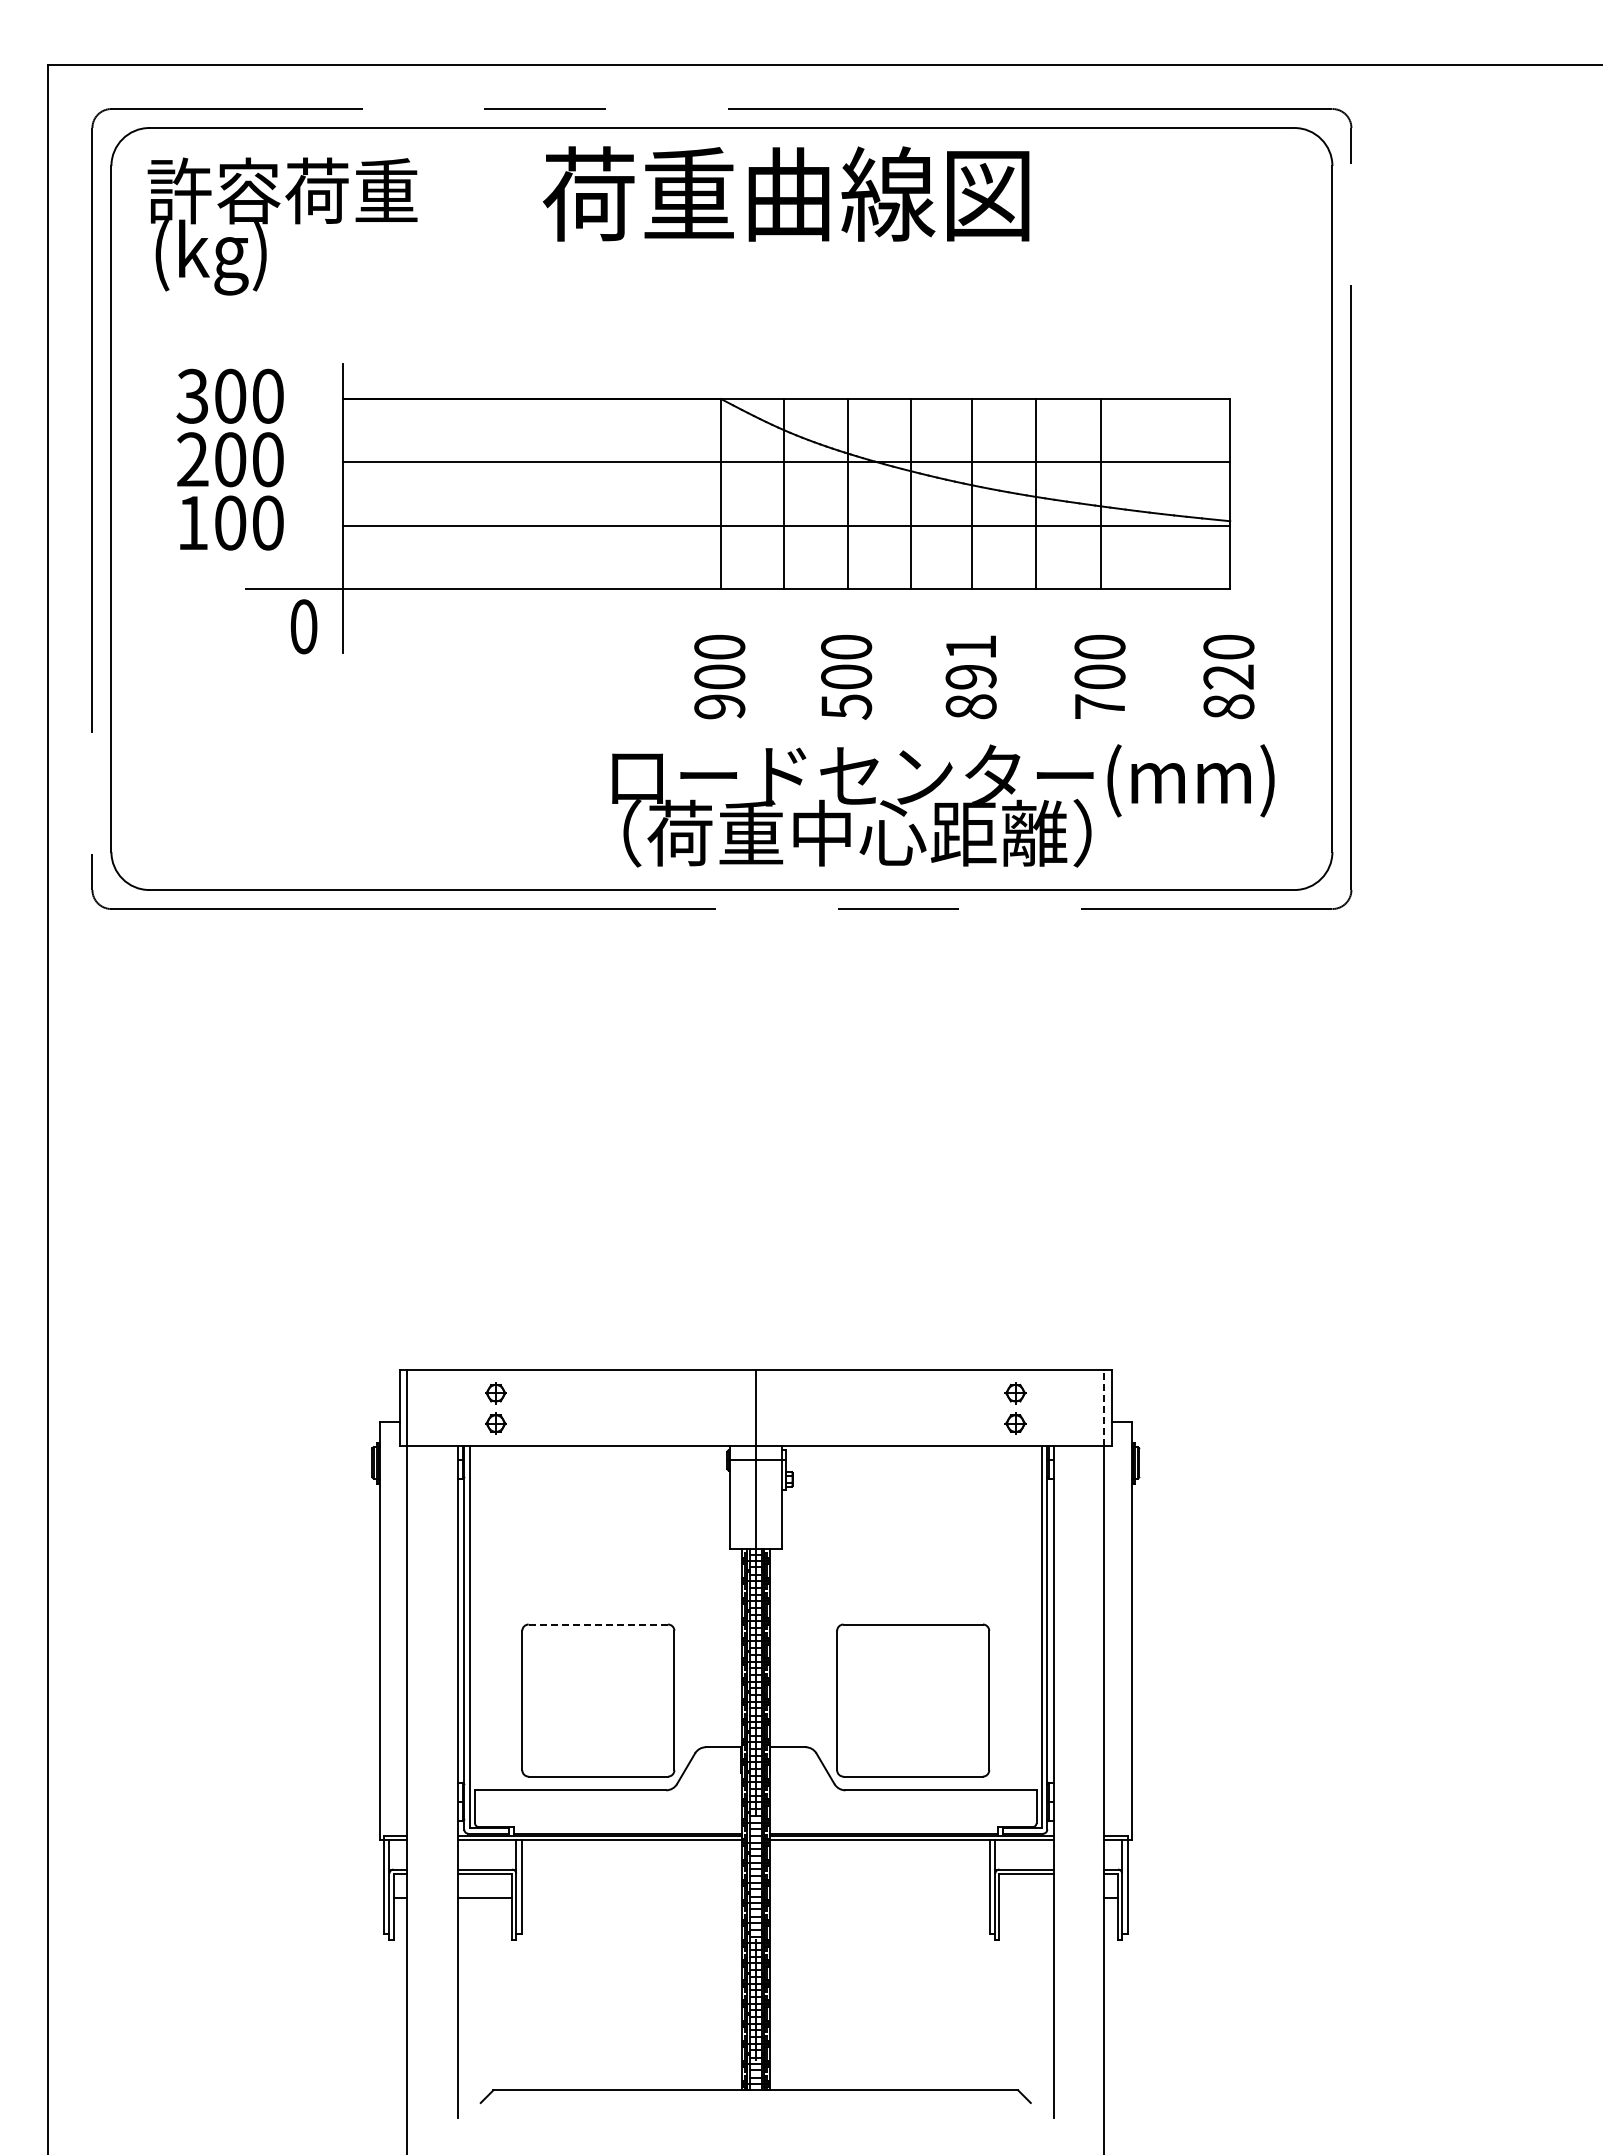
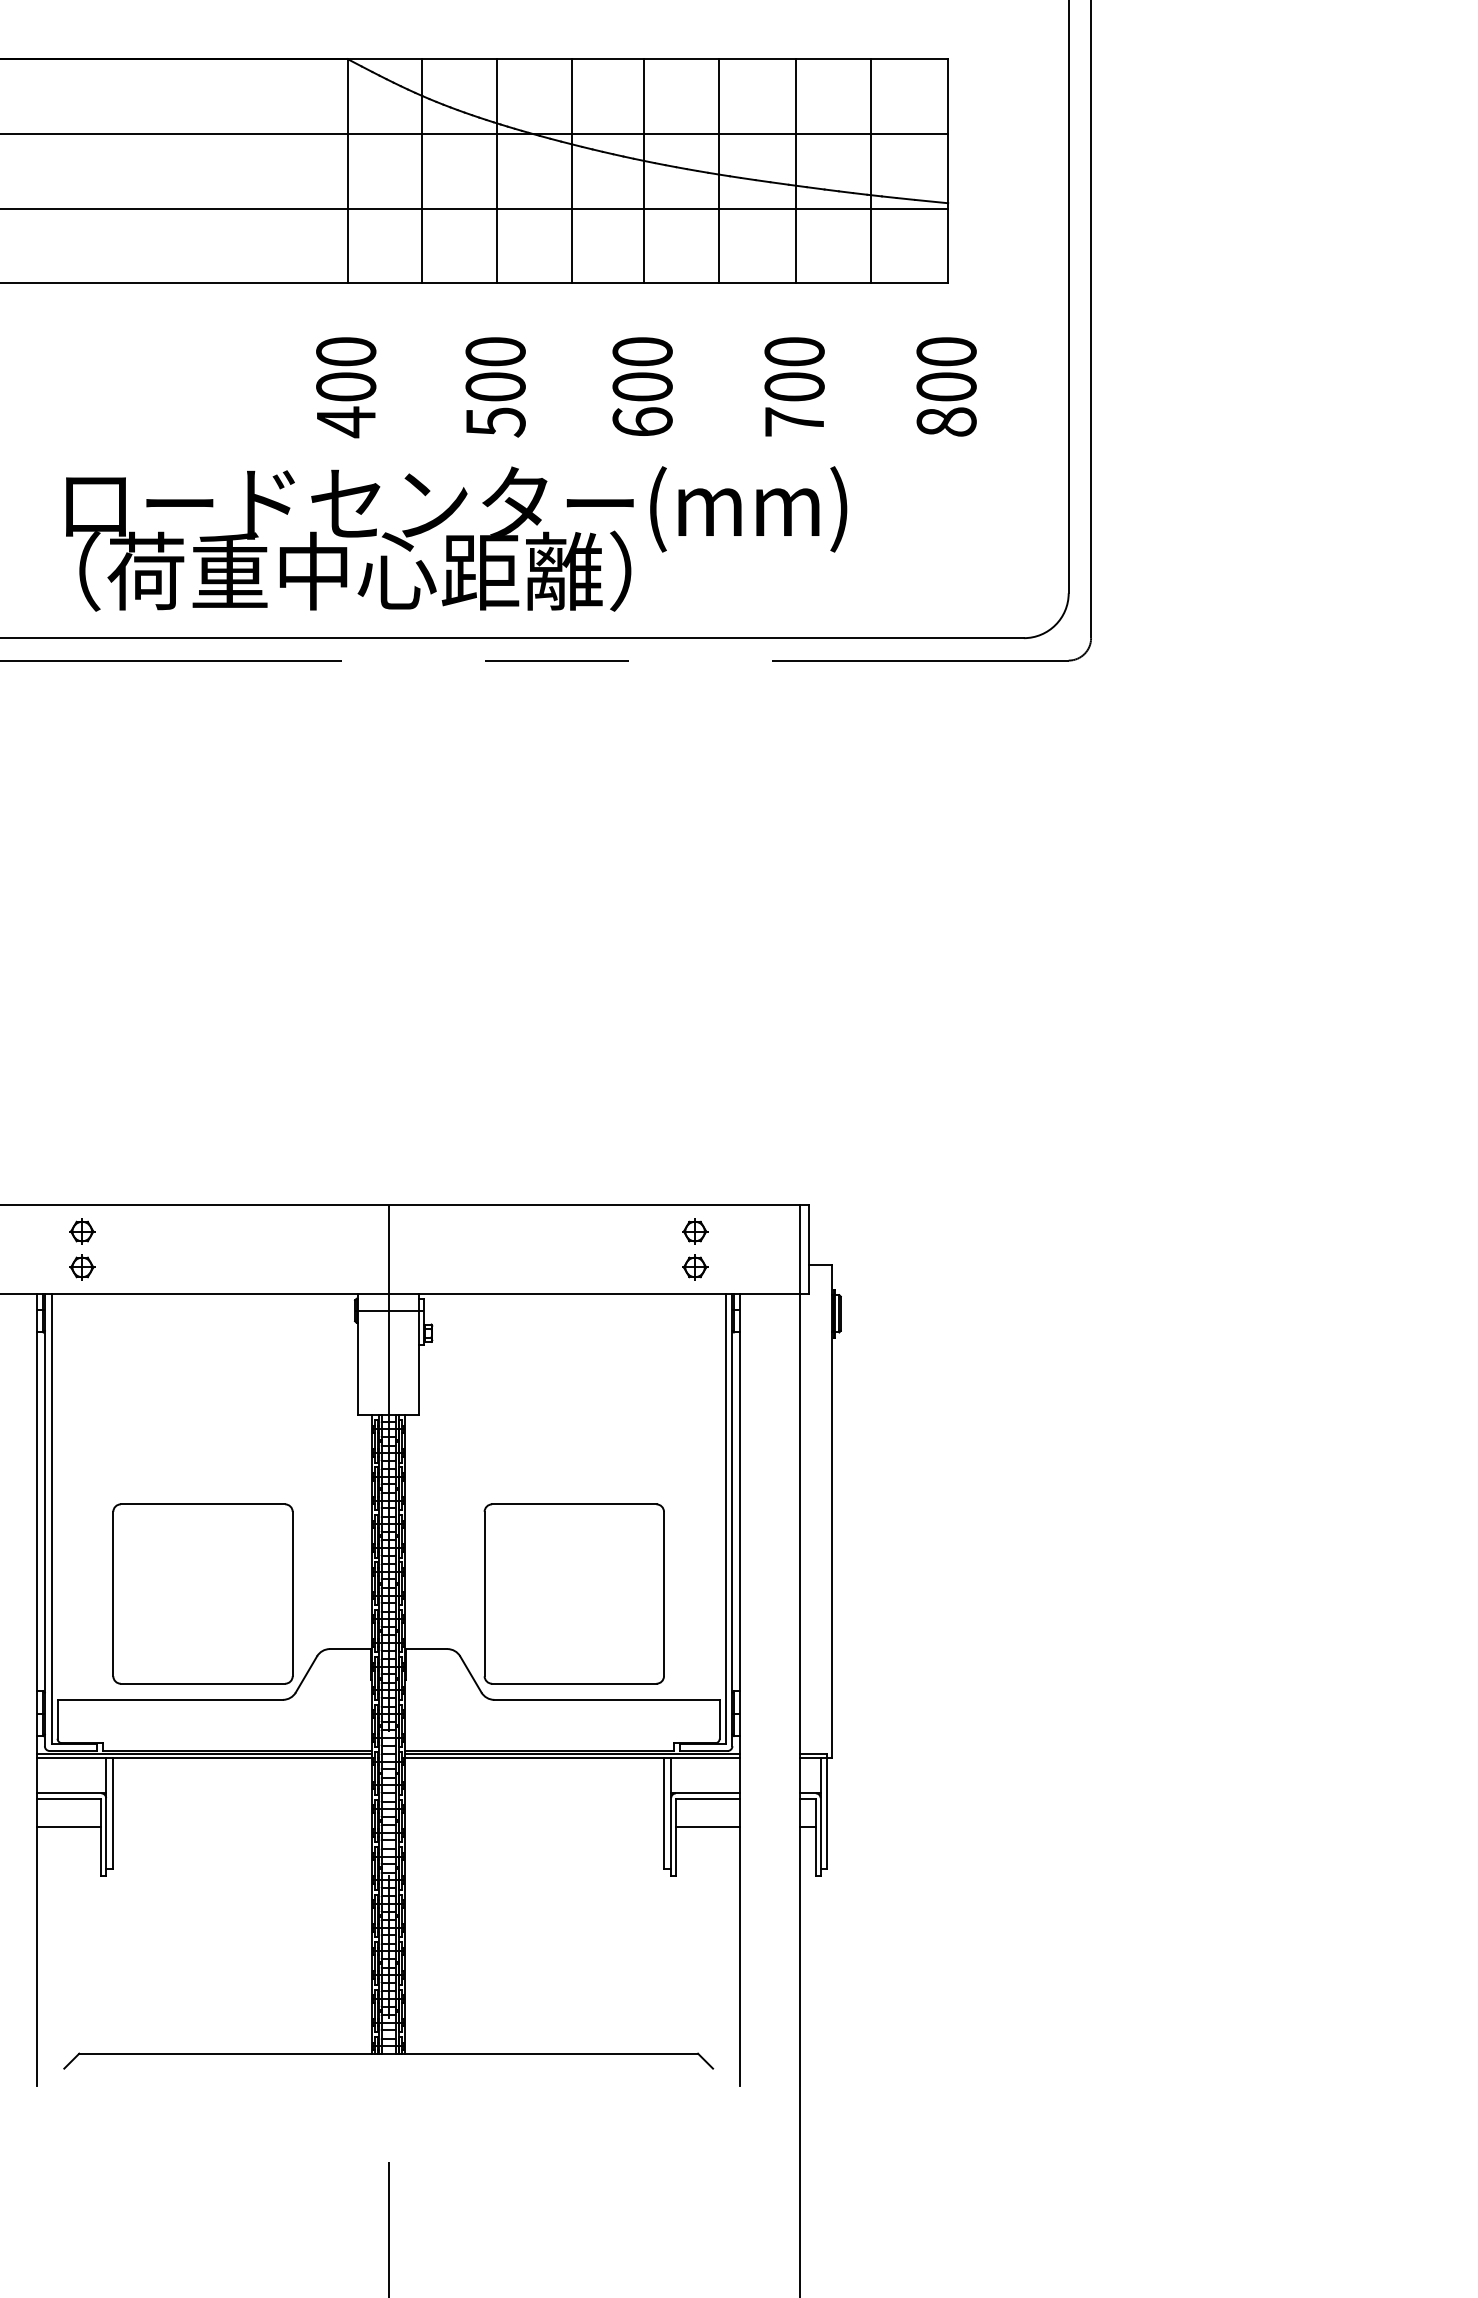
line: (1164, 494) -> (870, 171), added
text: (970, 676) -> (641, 386), 891 -> 600
text: (1228, 676) -> (946, 386), 820 -> 800
text: (719, 706) -> (345, 421), 900 -> 400
text: (943, 805) -> (456, 538), moved
line: (1104, 1407) -> (799, 1248), dashed -> solid
line: (598, 1624) -> (203, 1504), dashed -> solid
line: (1026, 1898) -> (707, 1827), added

